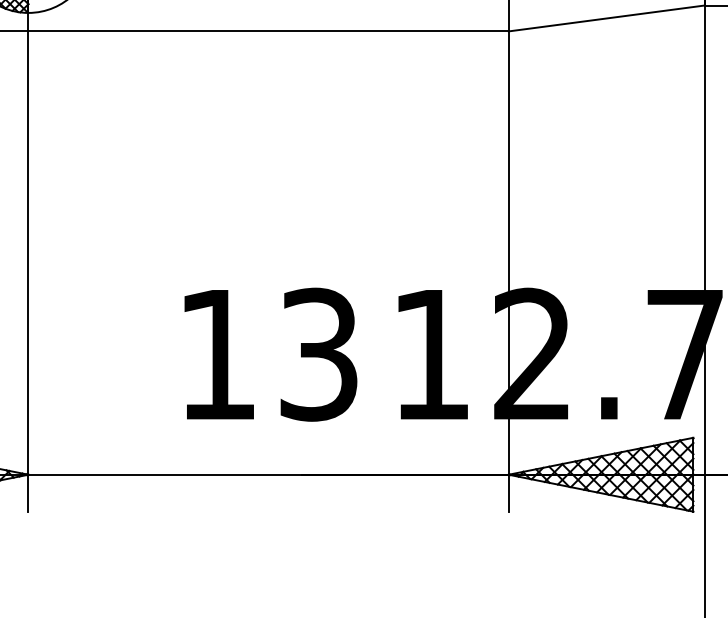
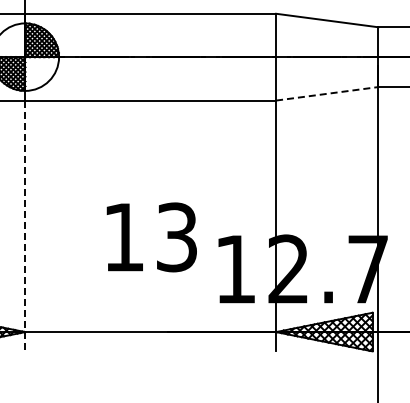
line: (607, 17) -> (327, 93), solid -> dashed
line: (28, 272) -> (25, 226), solid -> dashed
text: (270, 354) -> (151, 237), moved

